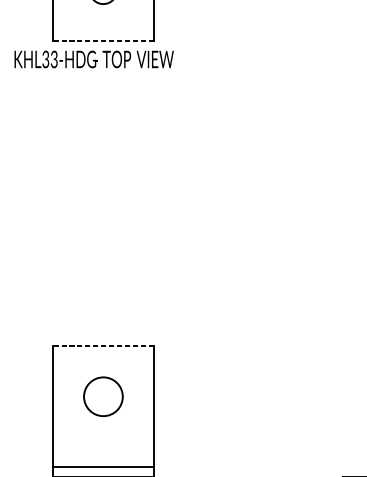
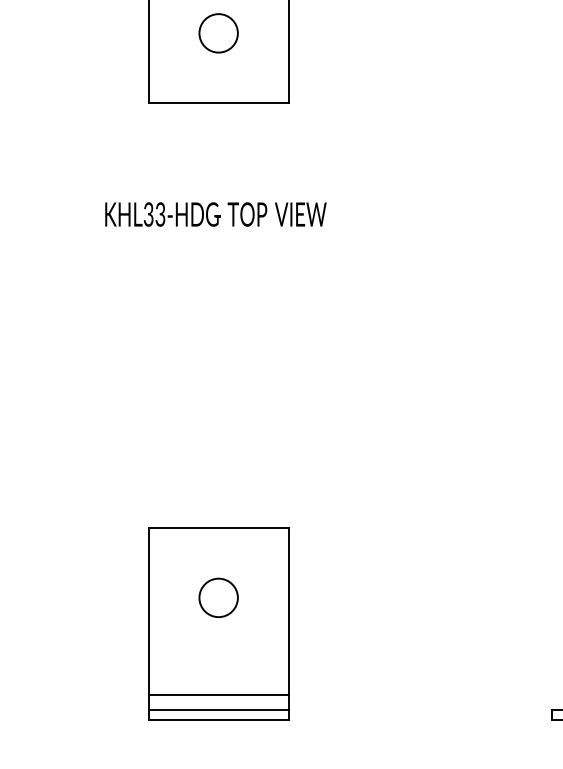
line: (103, 40) -> (218, 103), dashed -> solid
text: (93, 59) -> (215, 214), moved
line: (103, 345) -> (218, 527), dashed -> solid
circle: (103, 396) -> (218, 597), size x0.71

